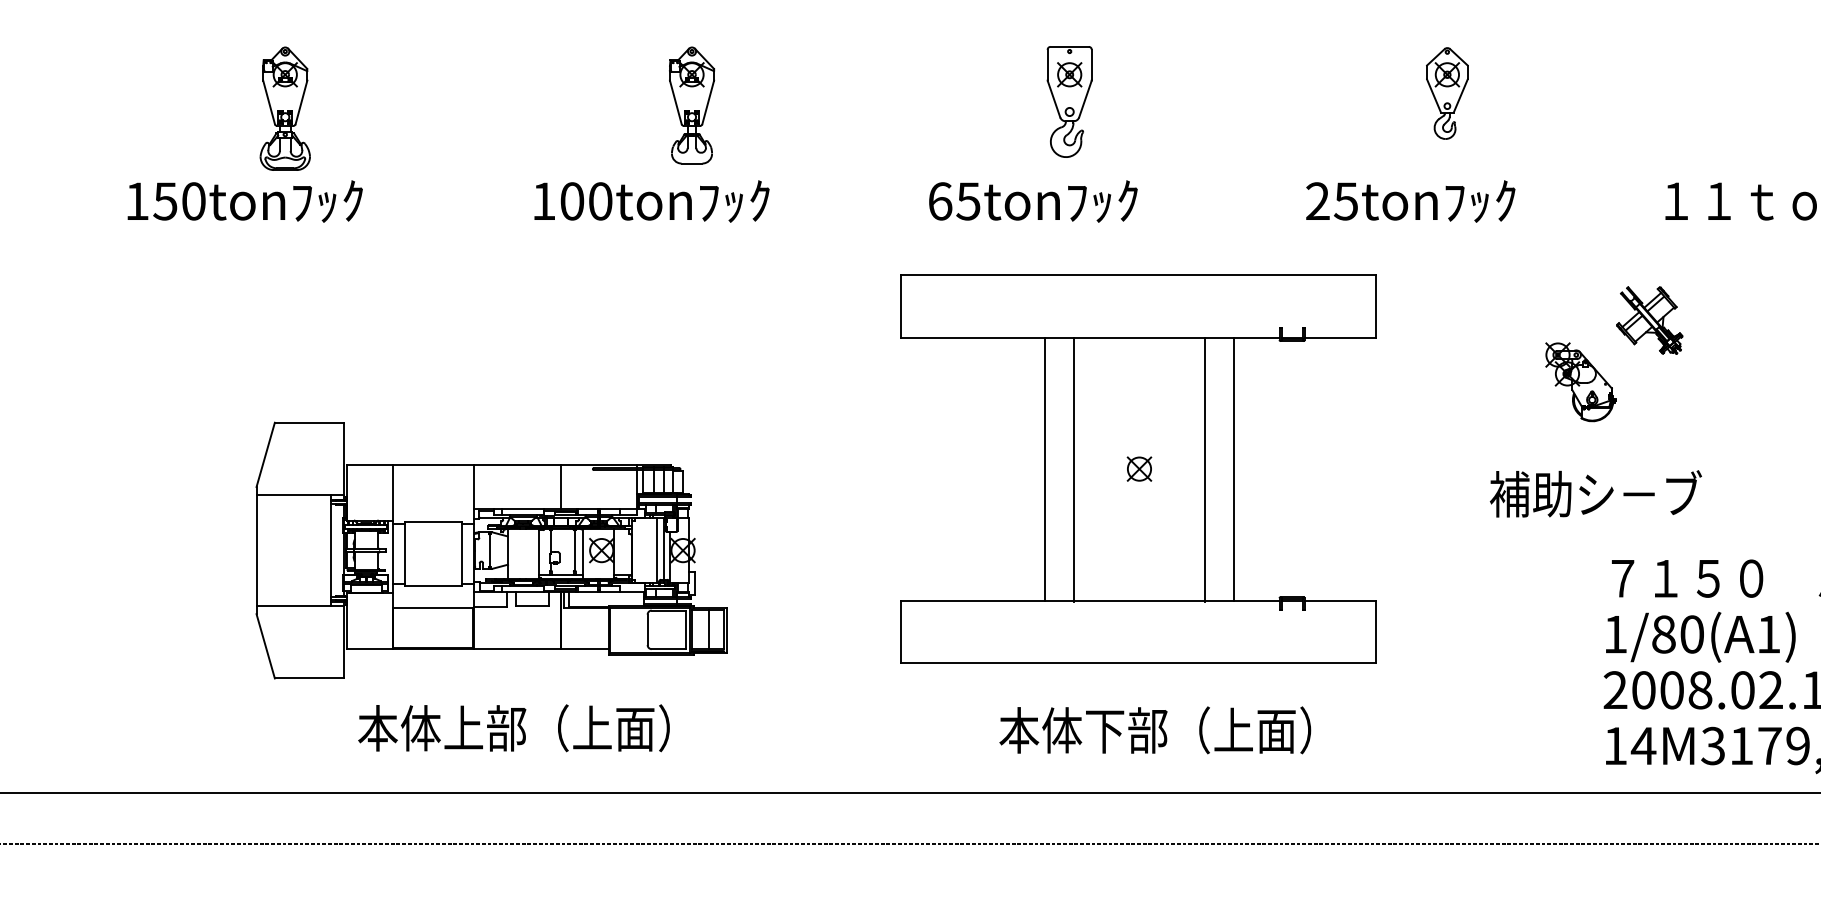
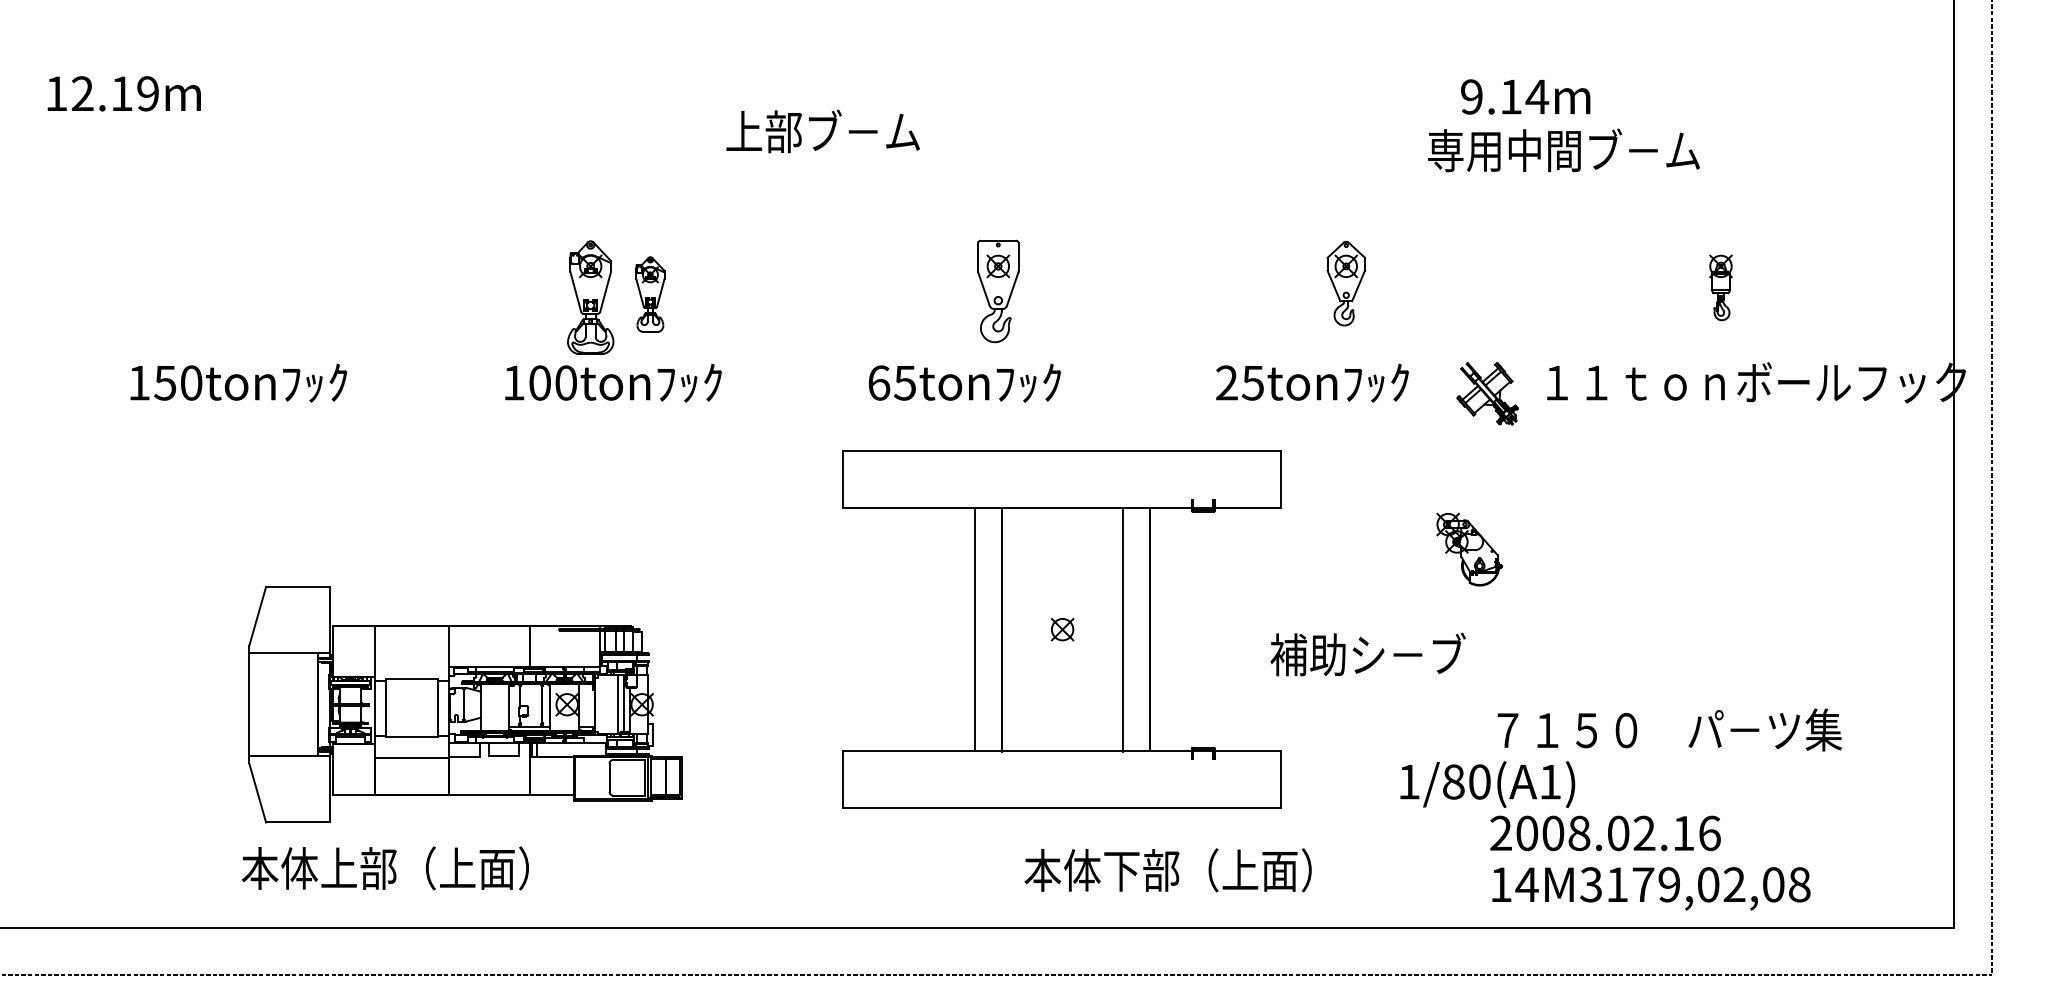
part: (692, 105) -> (650, 294), size x0.7
part: (285, 108) -> (590, 297), moved
part: (1649, 320) -> (1487, 393), moved
text: (1595, 493) -> (1367, 654), moved
text: (1700, 637) -> (1487, 784), moved
text: (513, 728) -> (384, 868), moved
text: (1154, 730) -> (1167, 870), moved

